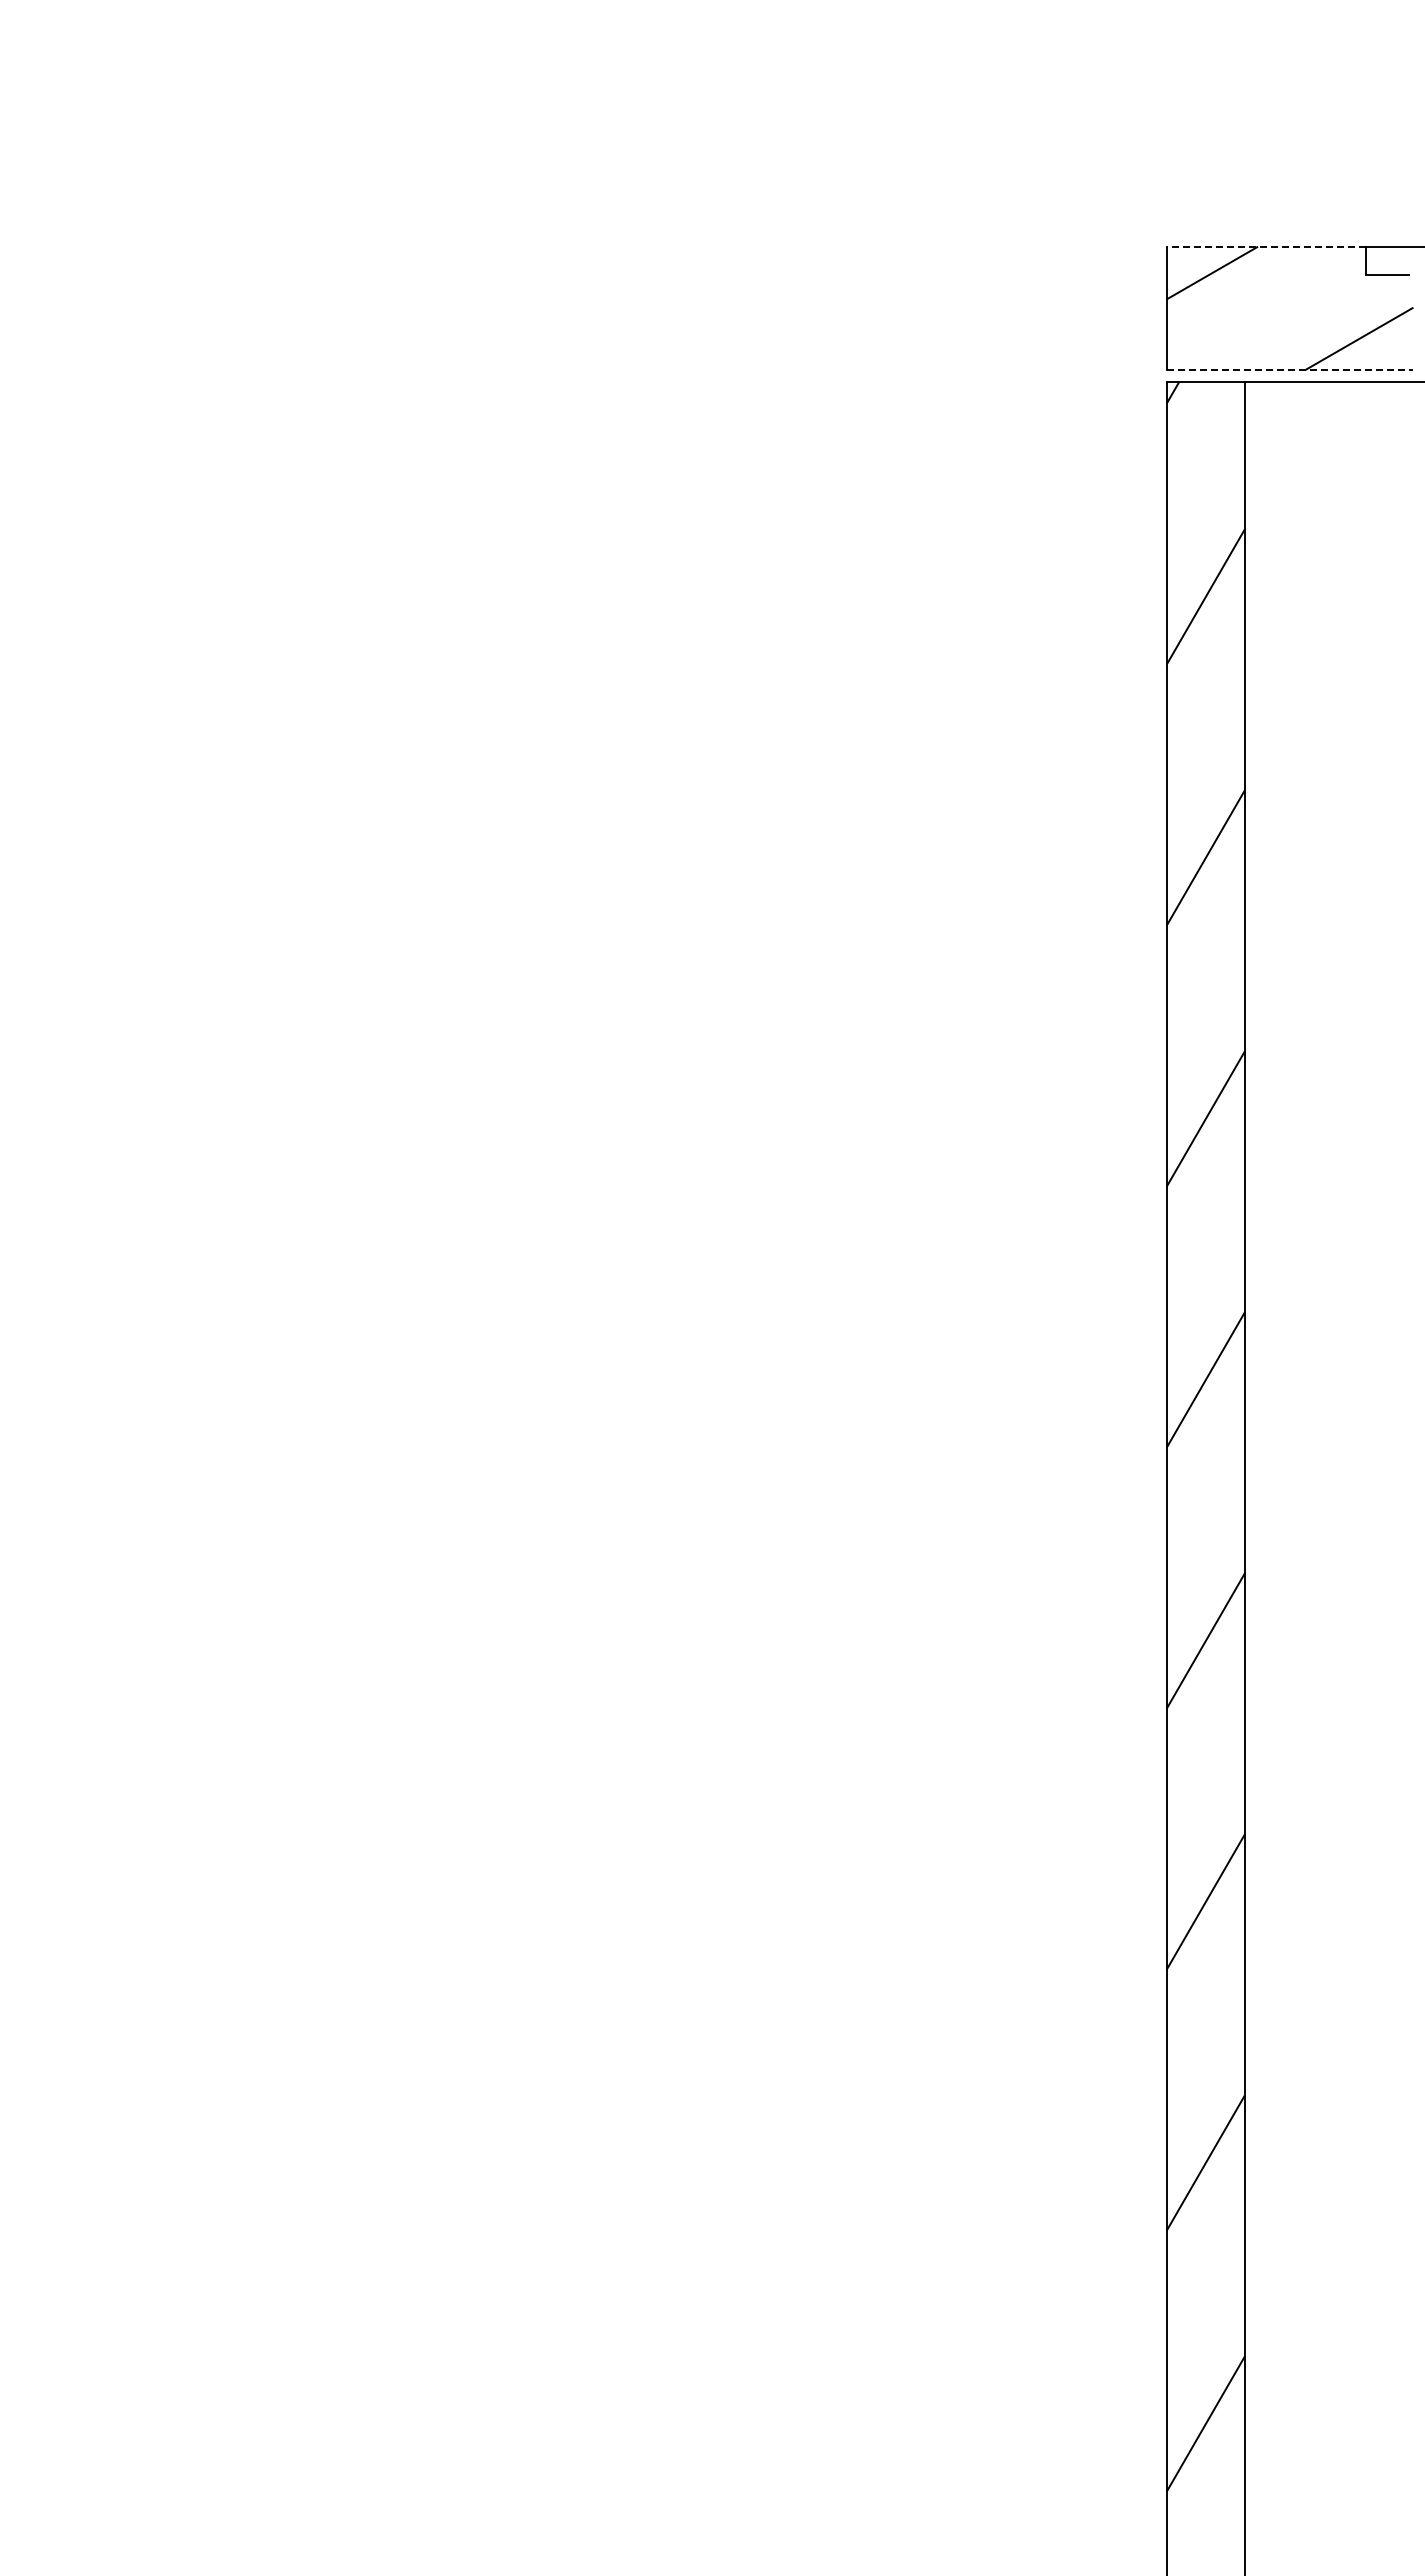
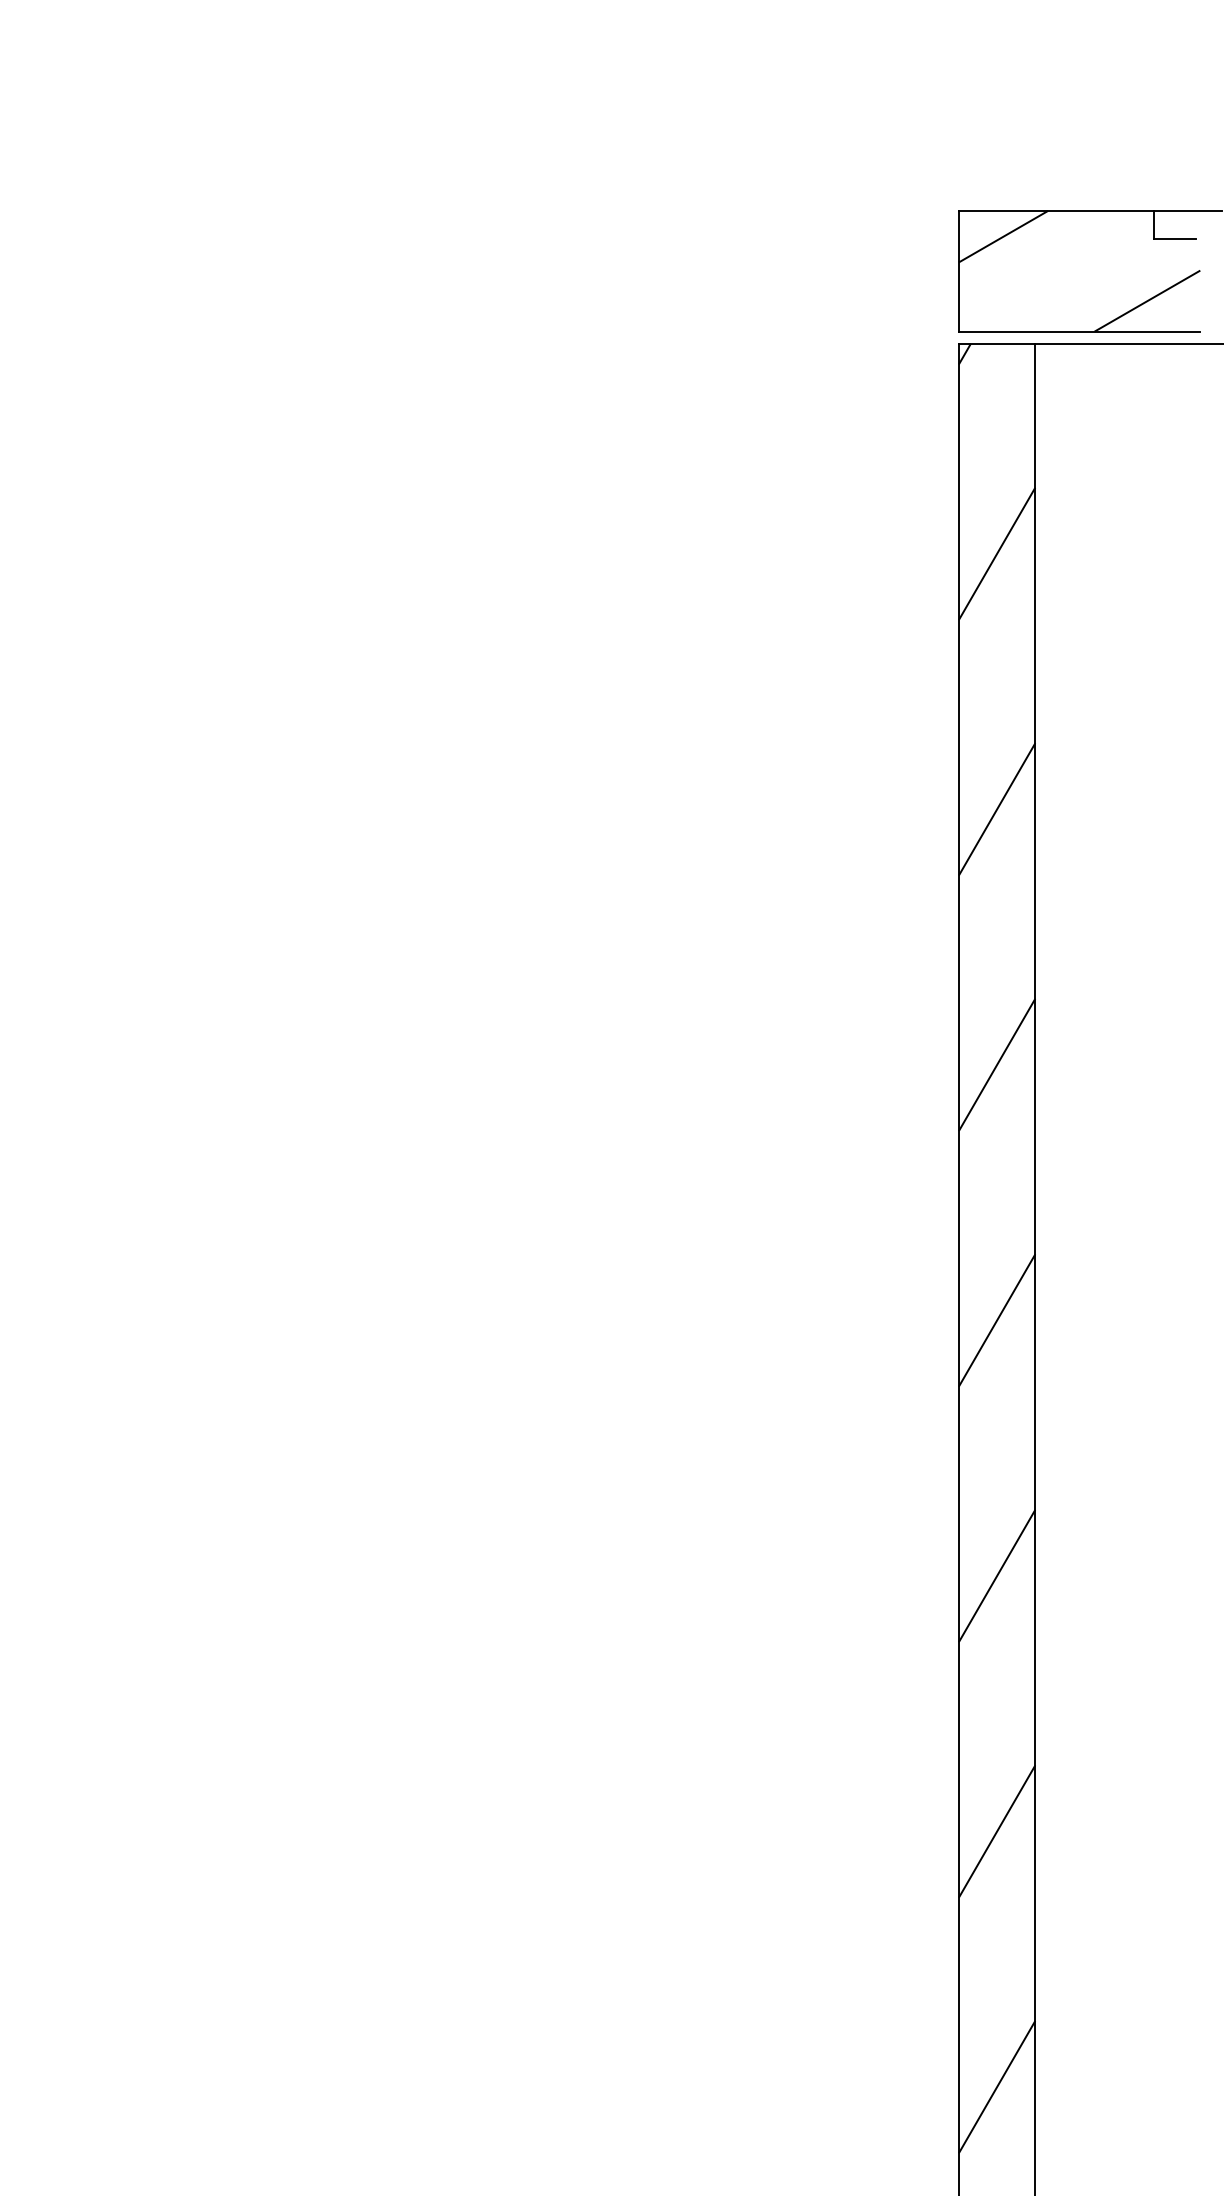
line: (1266, 246) -> (1056, 210), dashed -> solid
line: (1290, 370) -> (1079, 332), dashed -> solid

